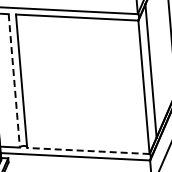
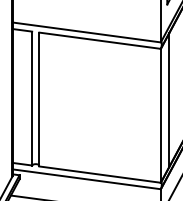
line: (14, 80) -> (32, 98), dashed -> solid
line: (87, 150) -> (99, 174), dashed -> solid

